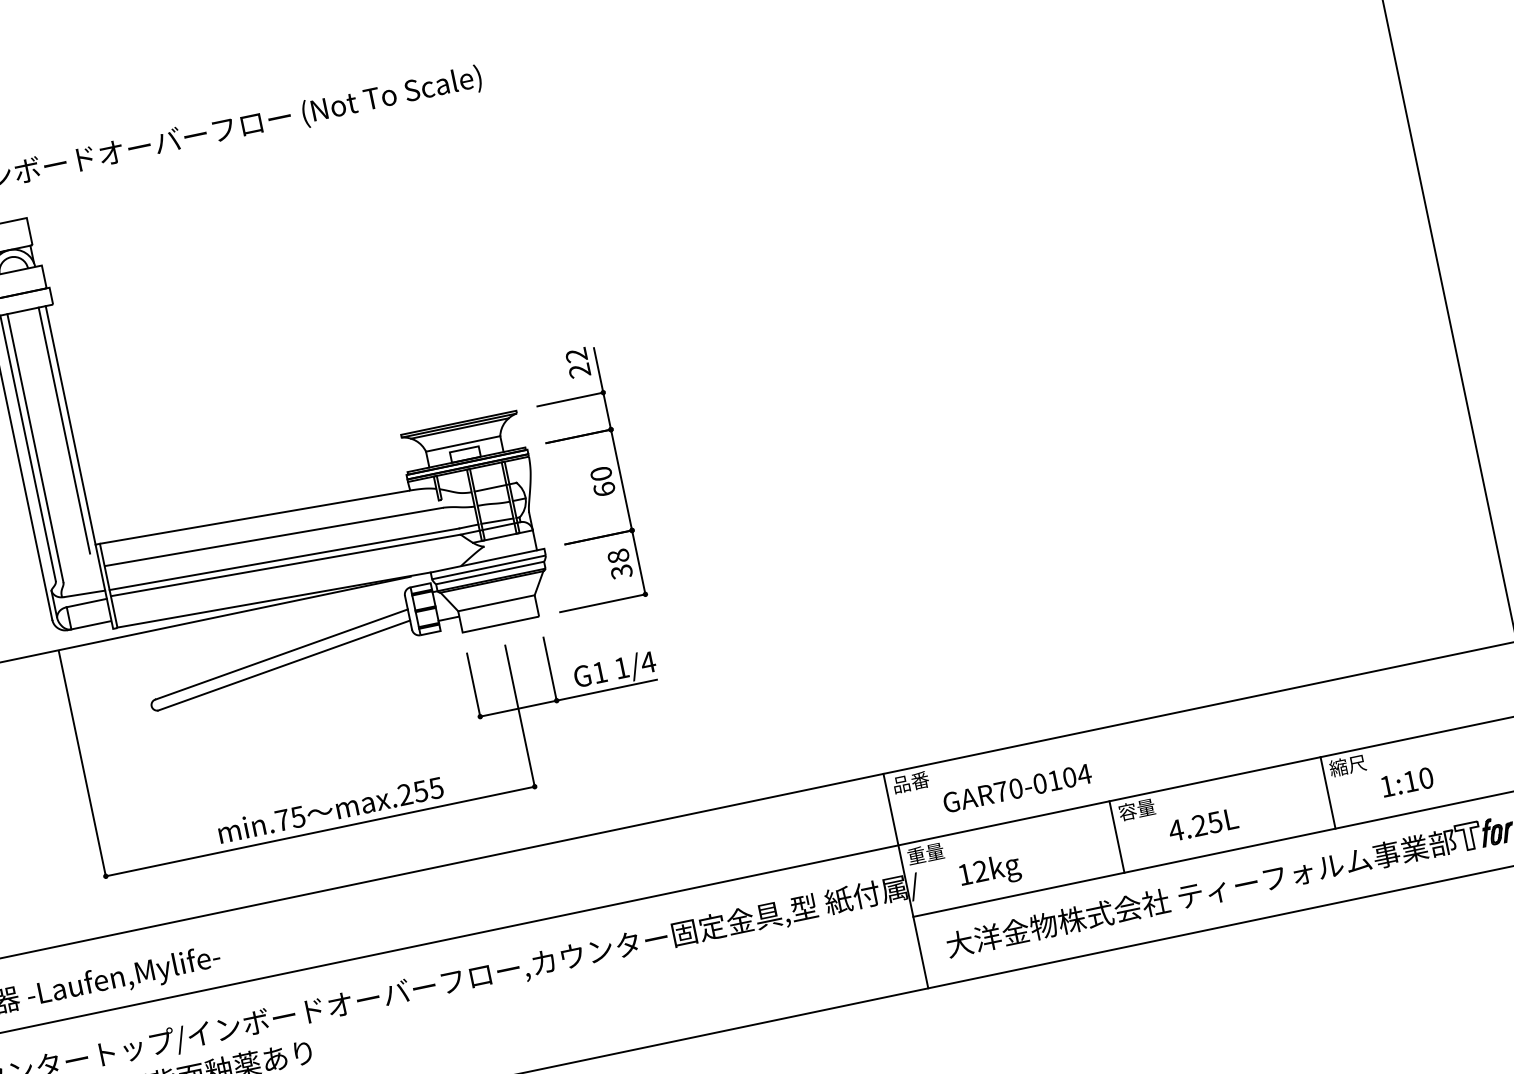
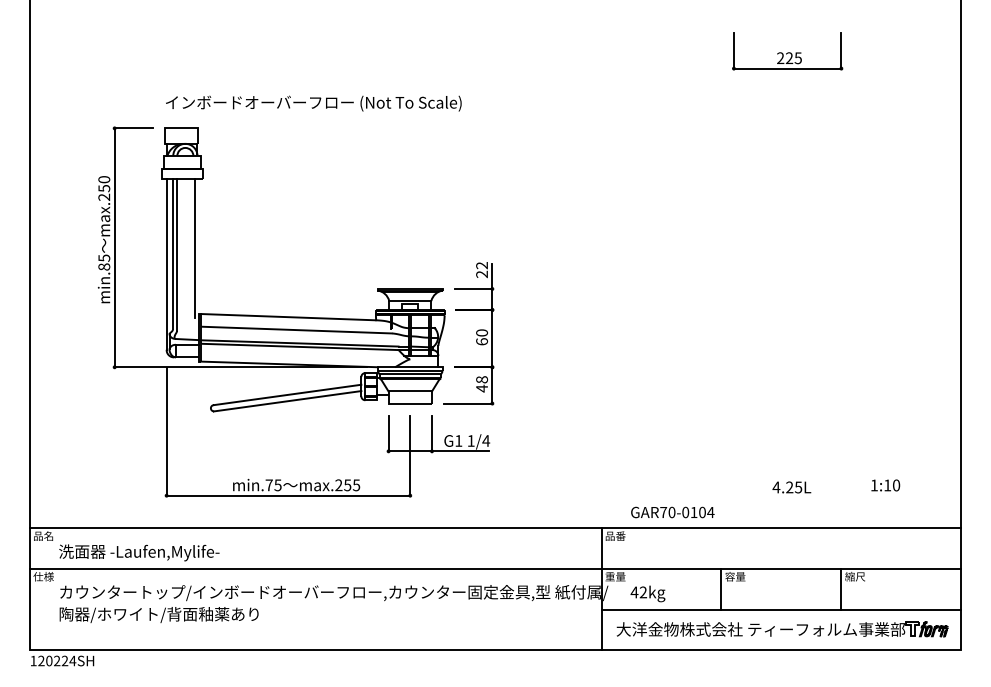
line: (70, 425) -> (198, 246), removed
text: (622, 571) -> (482, 388), 38 -> 48
text: (1406, 782) -> (885, 485), moved
text: (1016, 788) -> (672, 512), moved
text: (1202, 825) -> (791, 487), moved
text: (965, 874) -> (634, 592), 12kg -> 42kg

